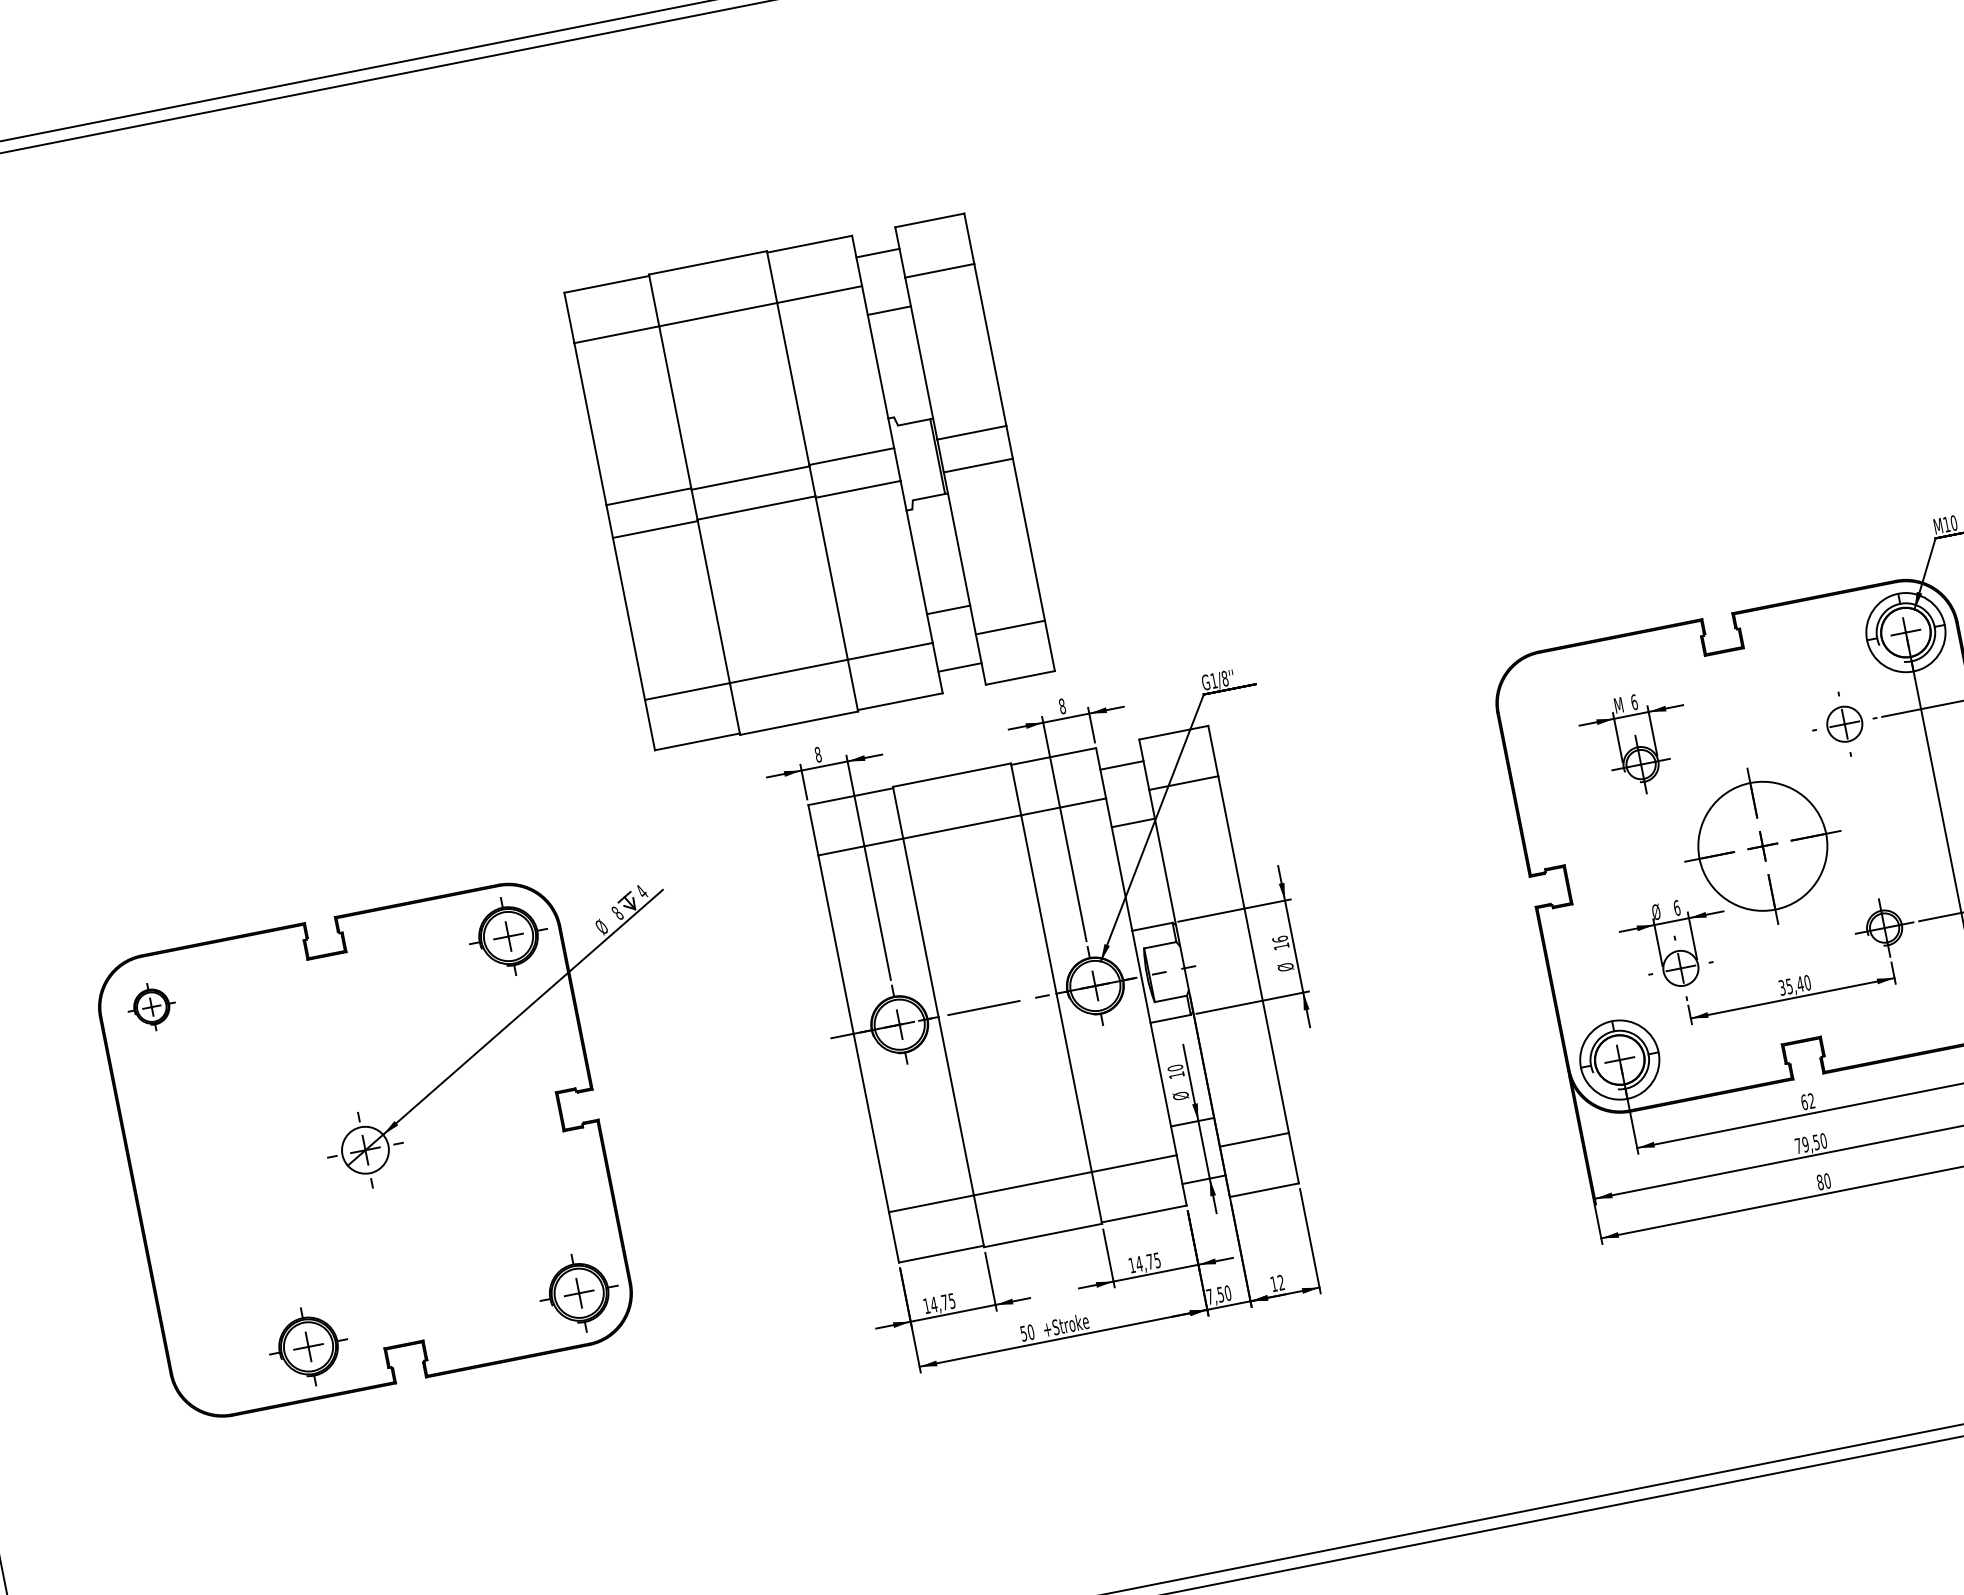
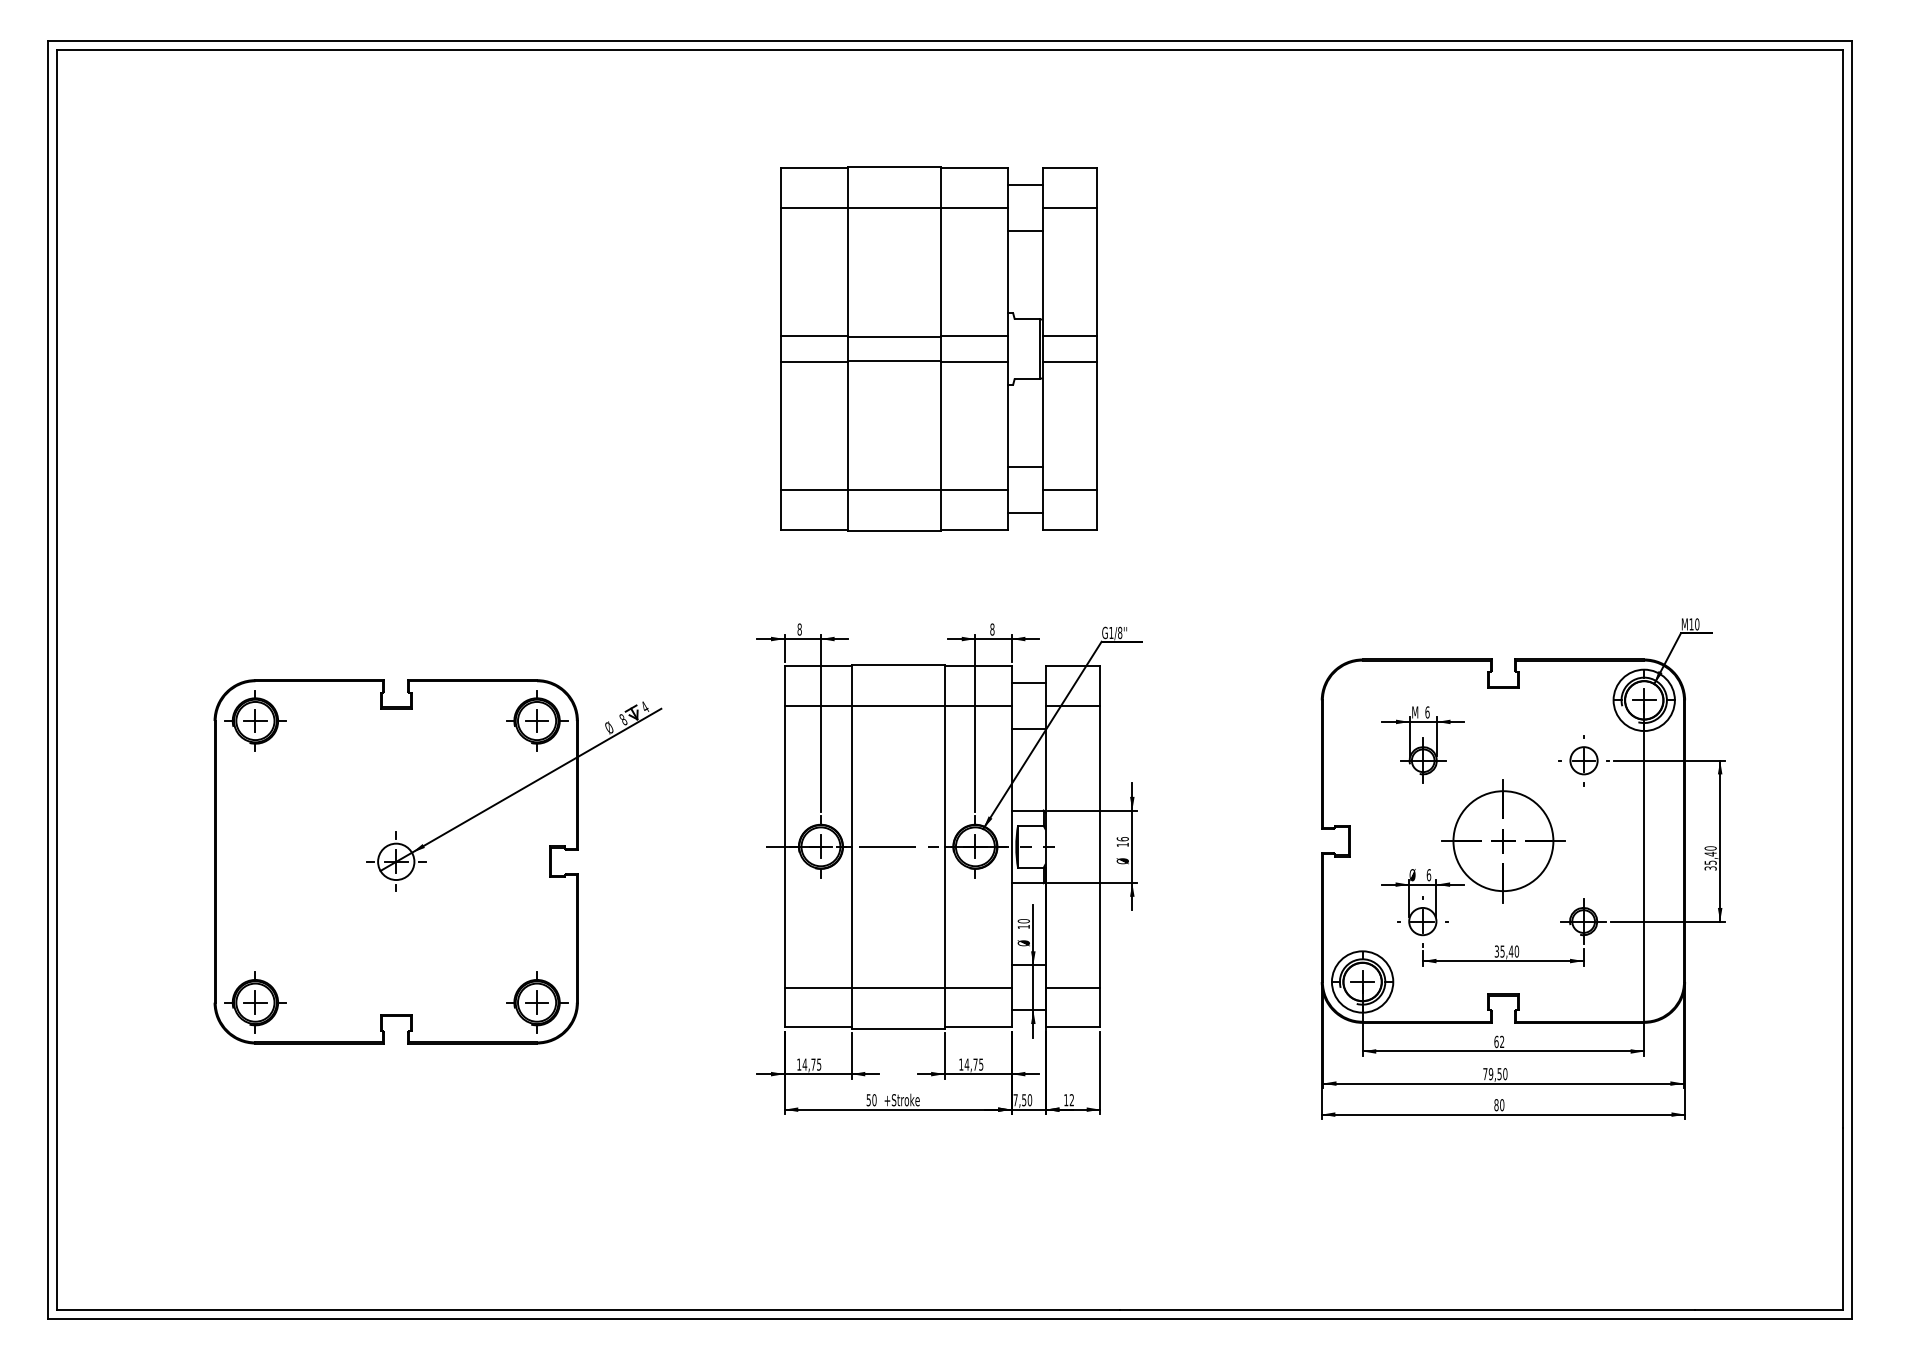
part: (808, 481) -> (938, 348), moved
part: (151, 1006) -> (255, 720), size x1.67
part: (308, 1346) -> (255, 1002), moved

